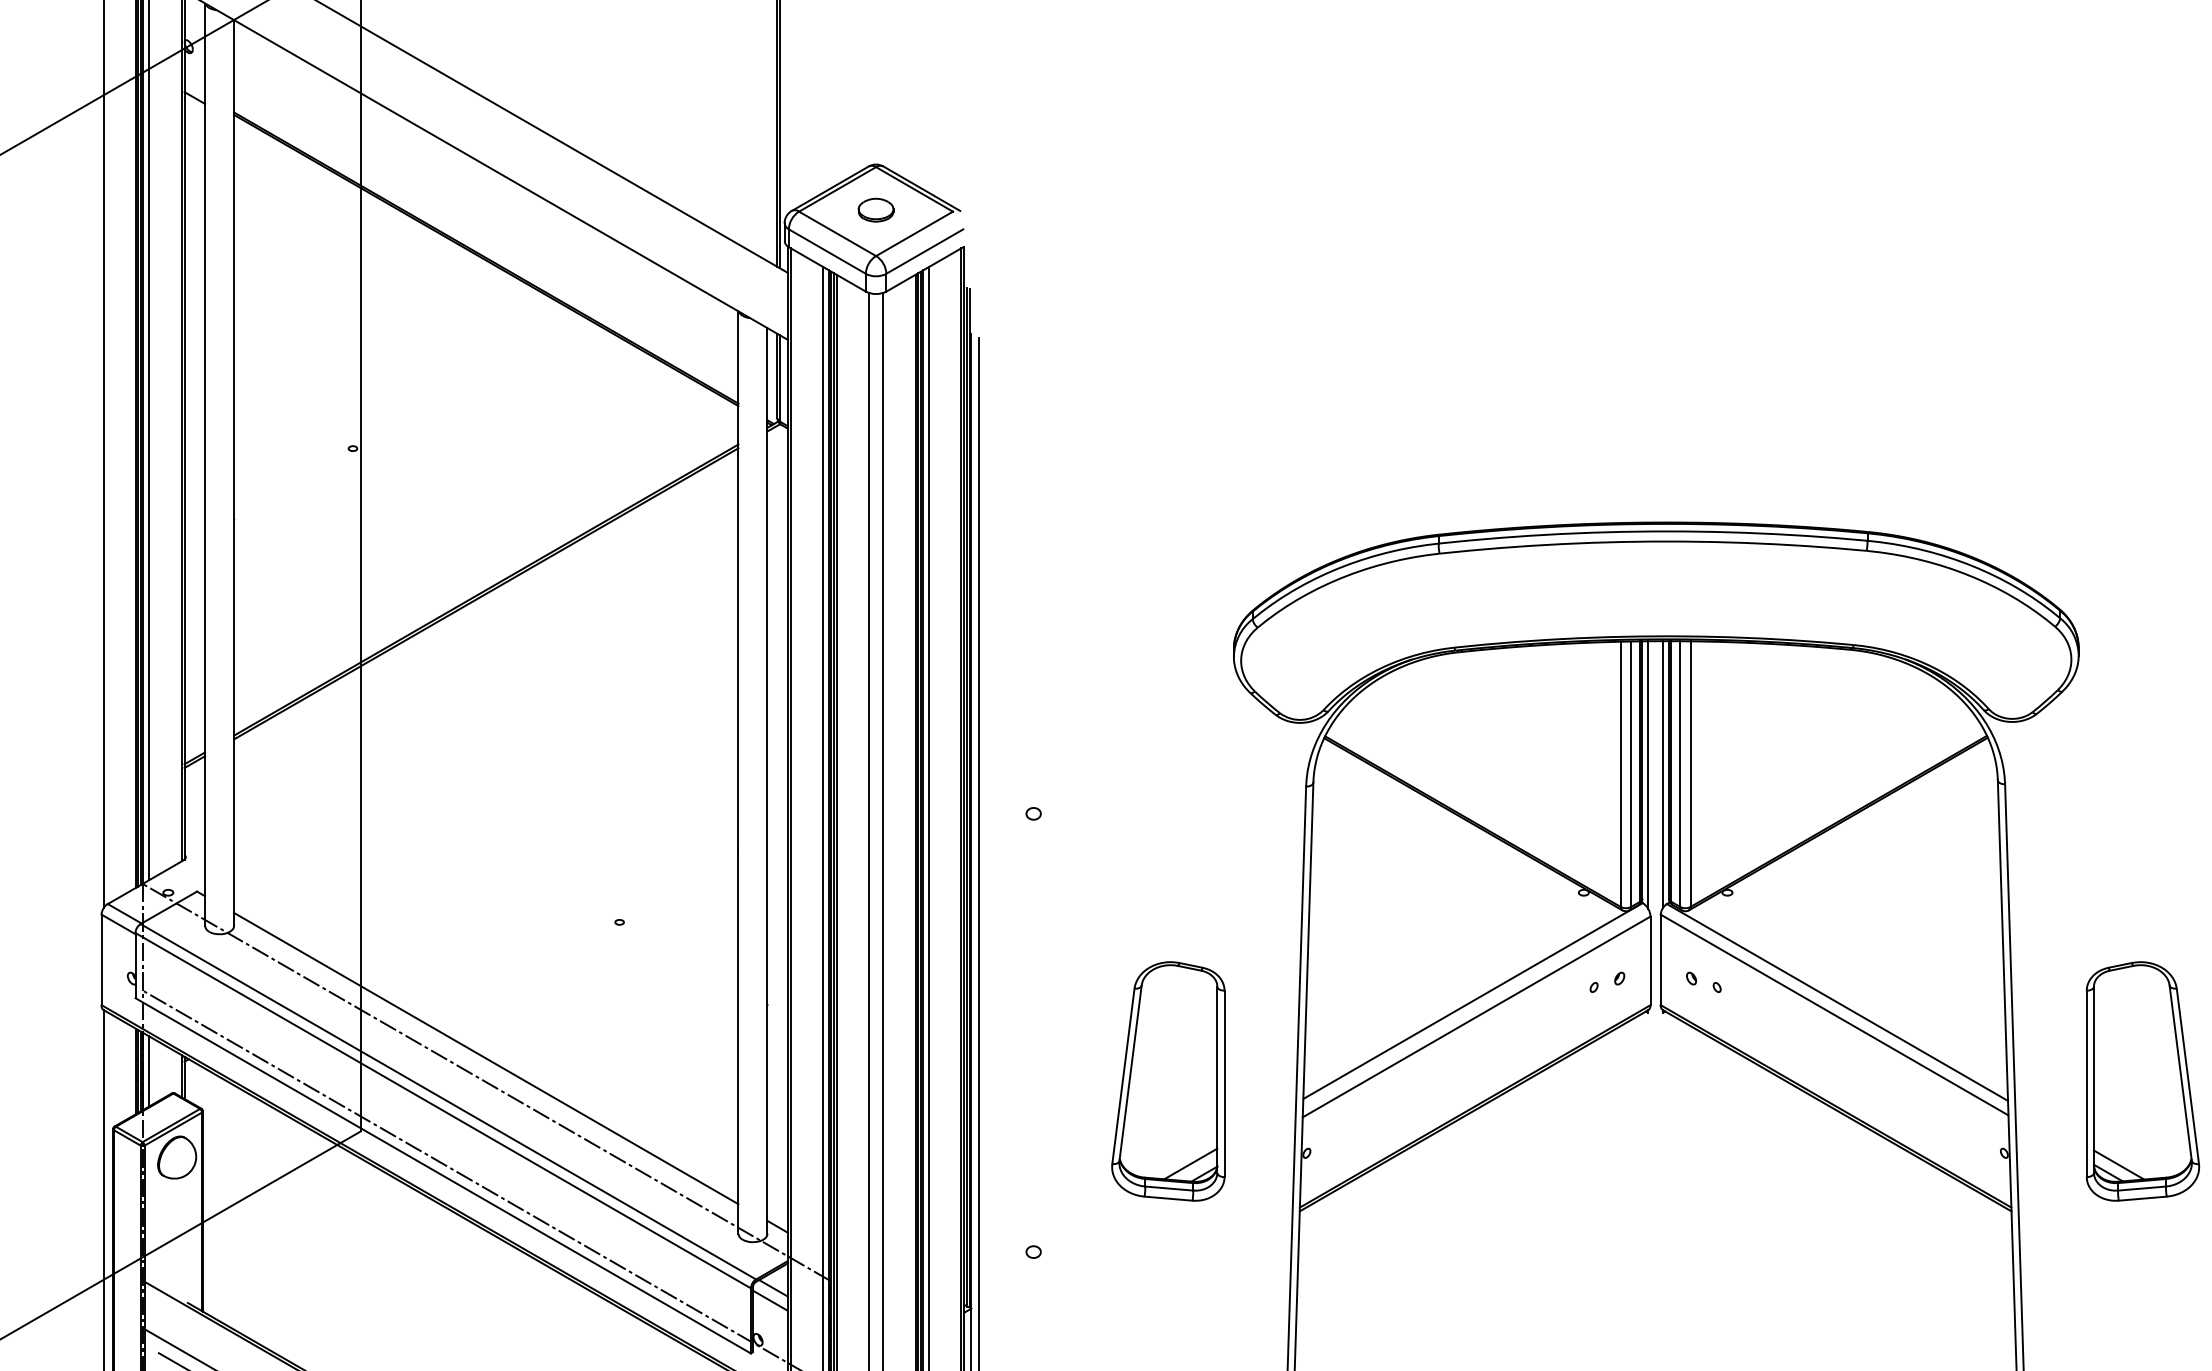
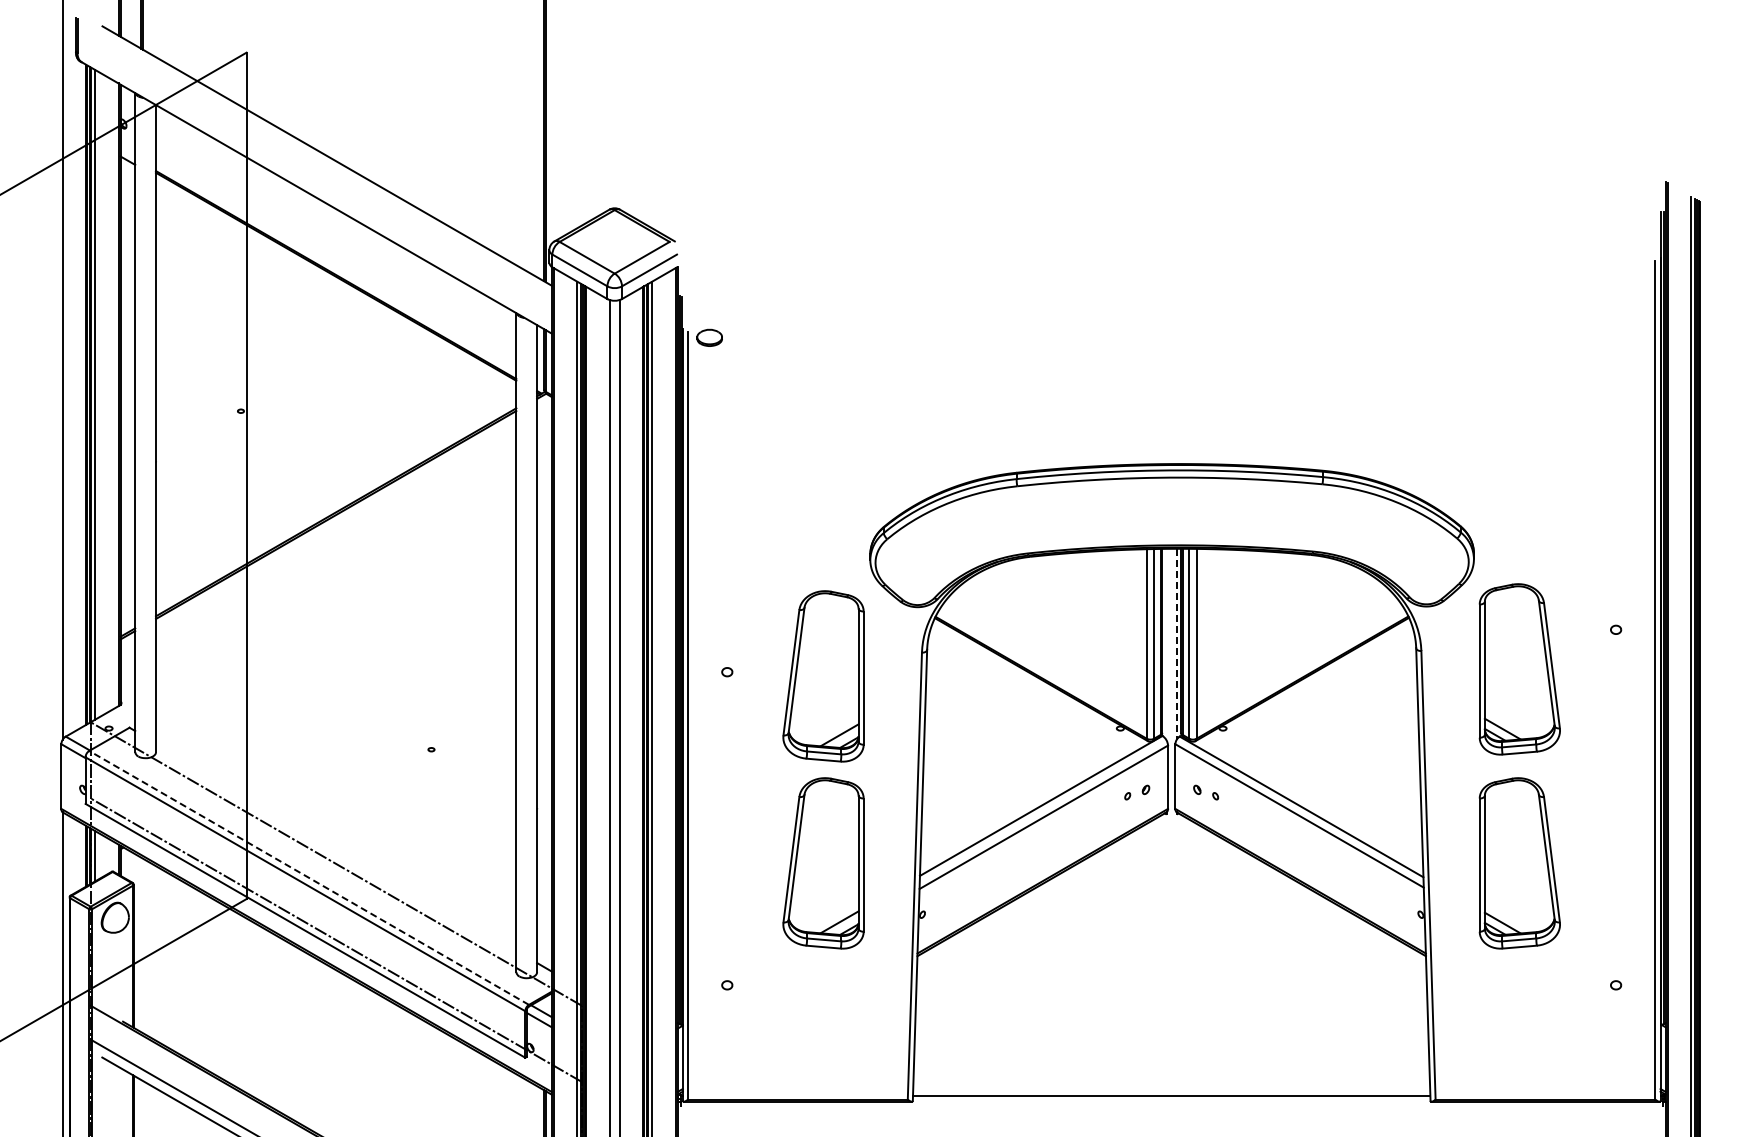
part: (875, 209) -> (709, 337), moved
line: (1648, 775) -> (1166, 644), removed
line: (1662, 775) -> (1176, 644), solid -> dashed
part: (2142, 810) -> (1519, 669), added
part: (1168, 819) -> (823, 676), added
line: (485, 1057) -> (335, 846), removed
line: (448, 1101) -> (309, 877), solid -> dashed

